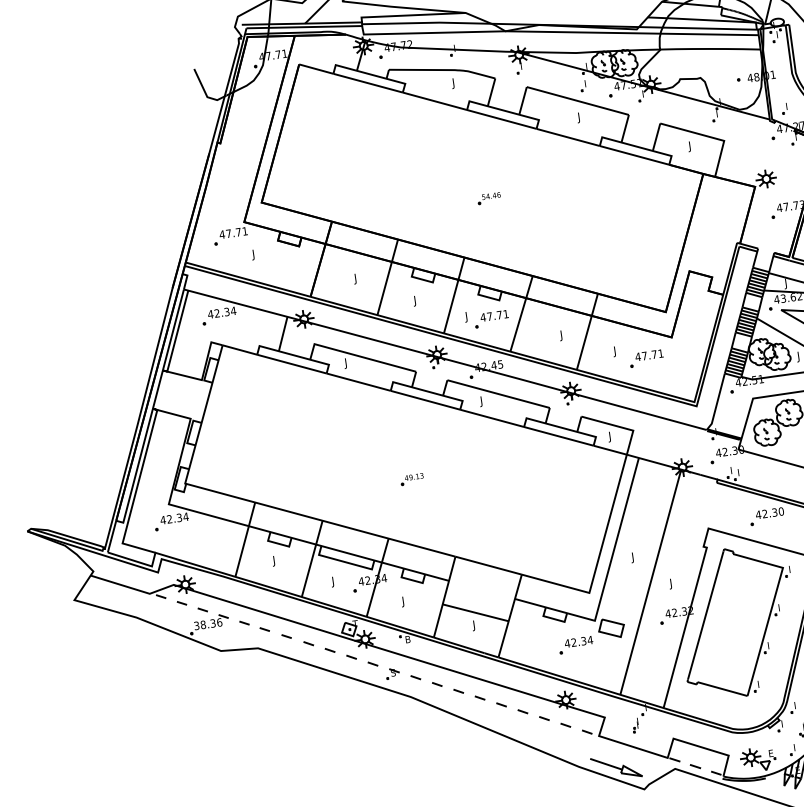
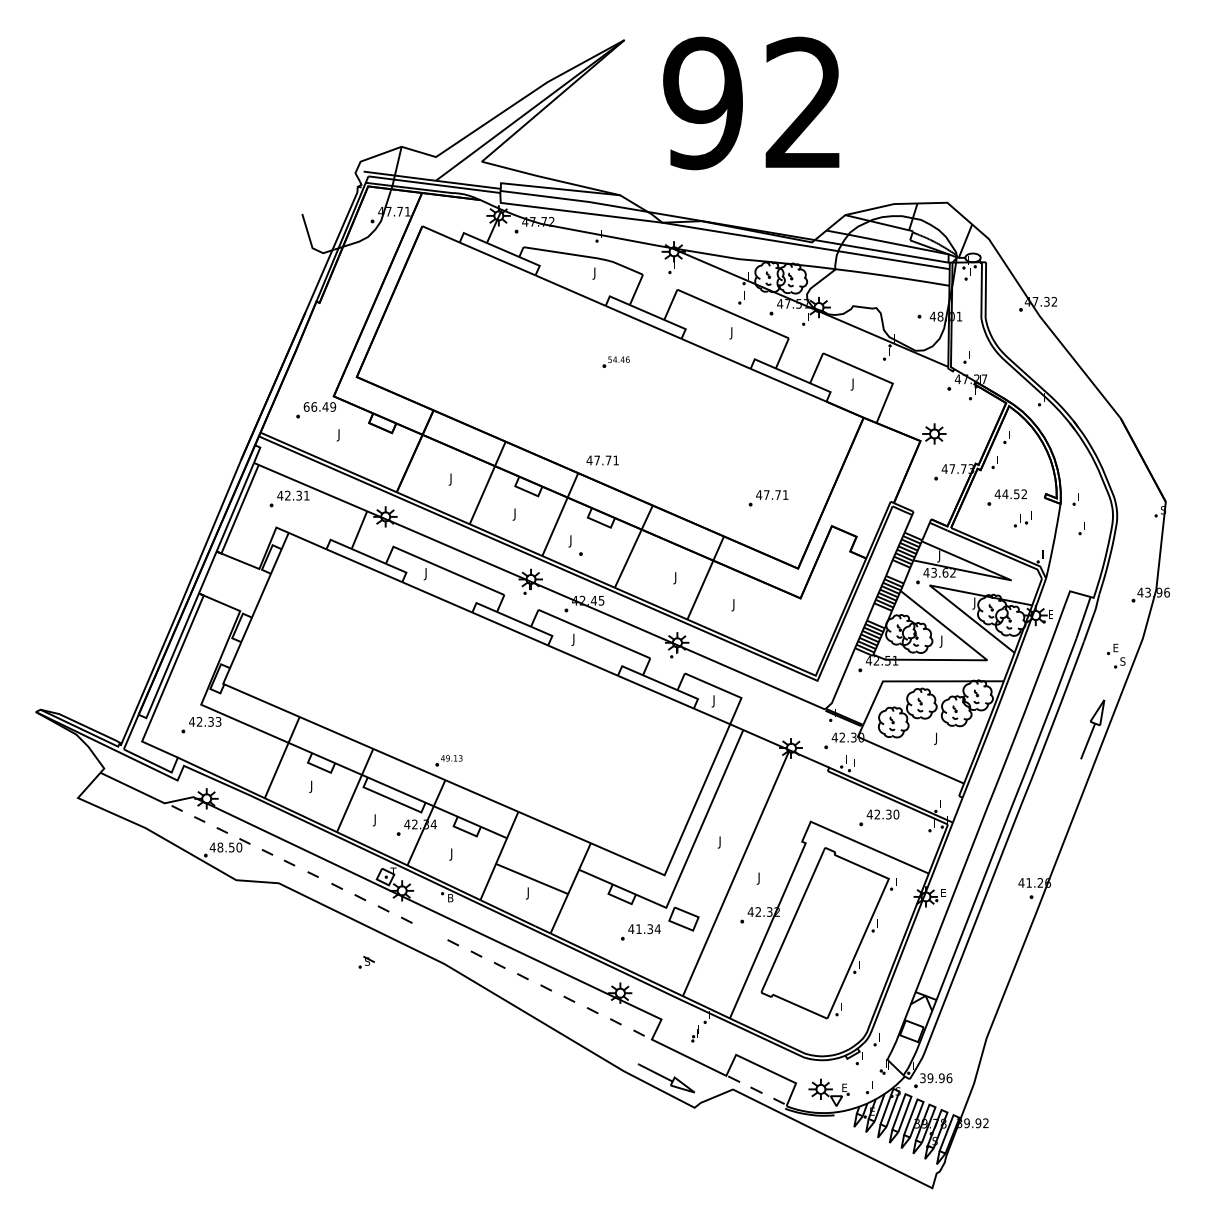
part: (488, 198) -> (615, 361), moved
text: (233, 232) -> (319, 406), 47.71 -> 66.49
text: (233, 310) -> (306, 495), 42.34 -> 42.31
text: (494, 315) -> (602, 460), moved
part: (646, 358) -> (768, 498), moved
part: (411, 479) -> (448, 760), moved
text: (185, 516) -> (218, 721), 42.34 -> 42.33
text: (207, 624) -> (225, 847), 38.36 -> 48.50
text: (573, 642) -> (638, 928), 42.34 -> 41.34
part: (392, 673) -> (366, 962), moved

